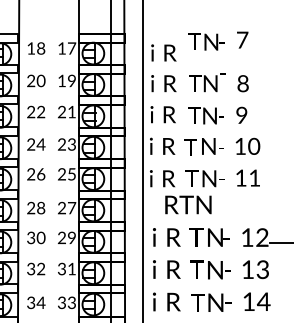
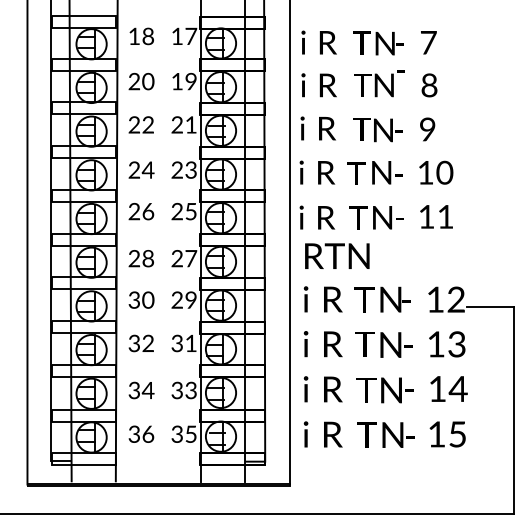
text: (242, 39) -> (428, 42), moved
text: (206, 42) -> (378, 43), moved
text: (188, 204) -> (337, 255), moved

